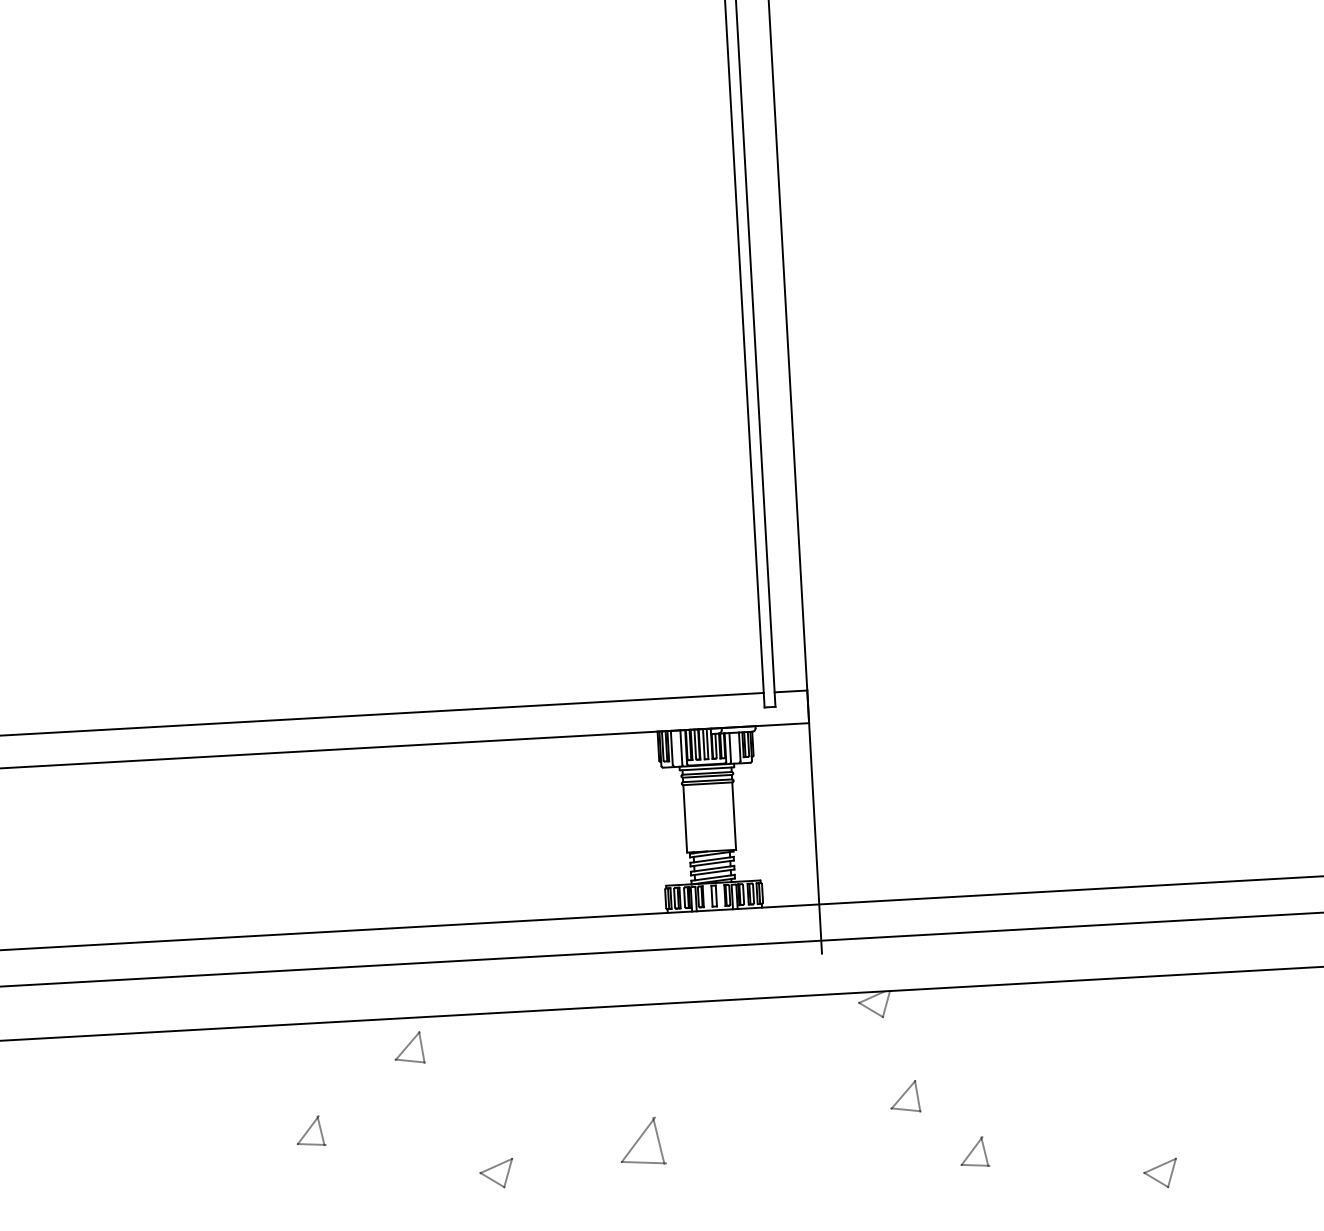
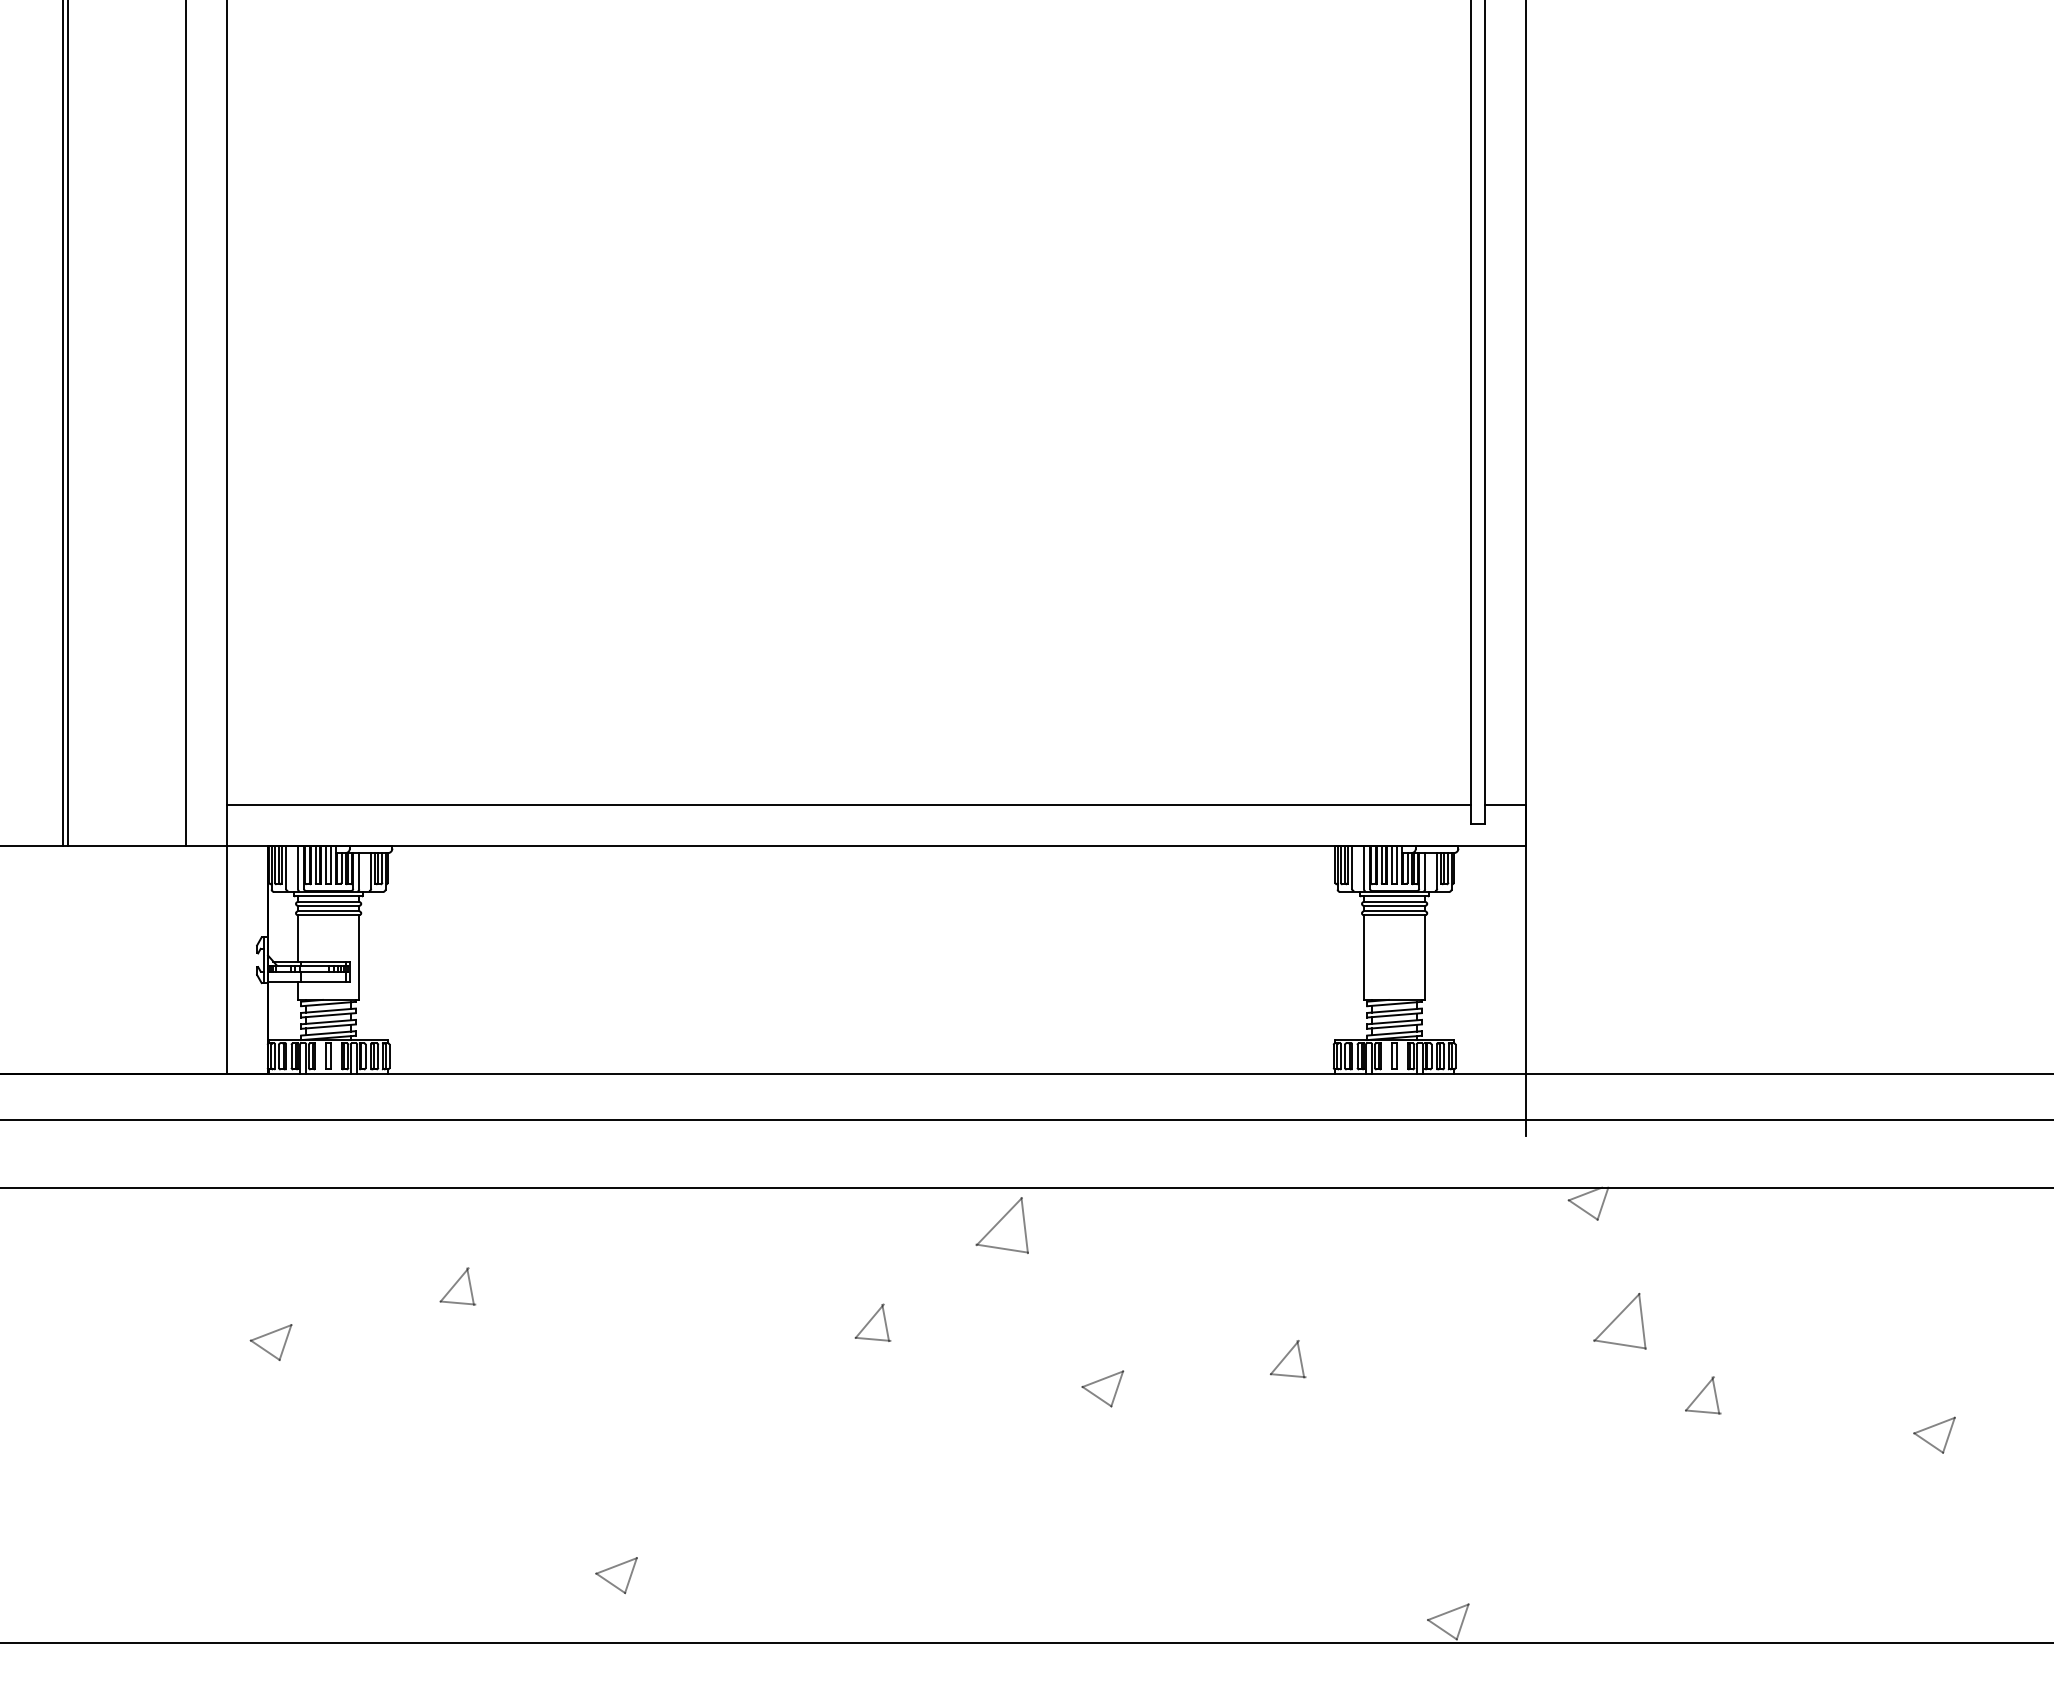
part: (408, 1048) -> (1001, 1225), size x1.43
part: (904, 1097) -> (1619, 1321), size x1.43
part: (643, 1142) -> (1288, 1359), size x0.62

